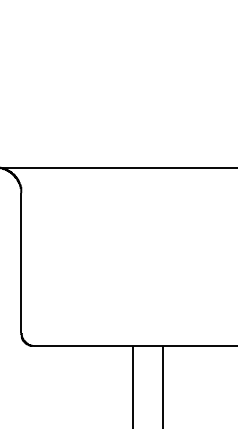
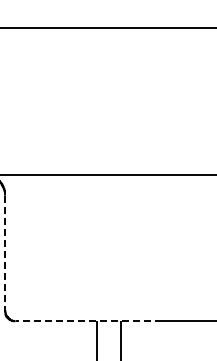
line: (21, 263) -> (5, 253), solid -> dashed
line: (124, 346) -> (89, 321), solid -> dashed

